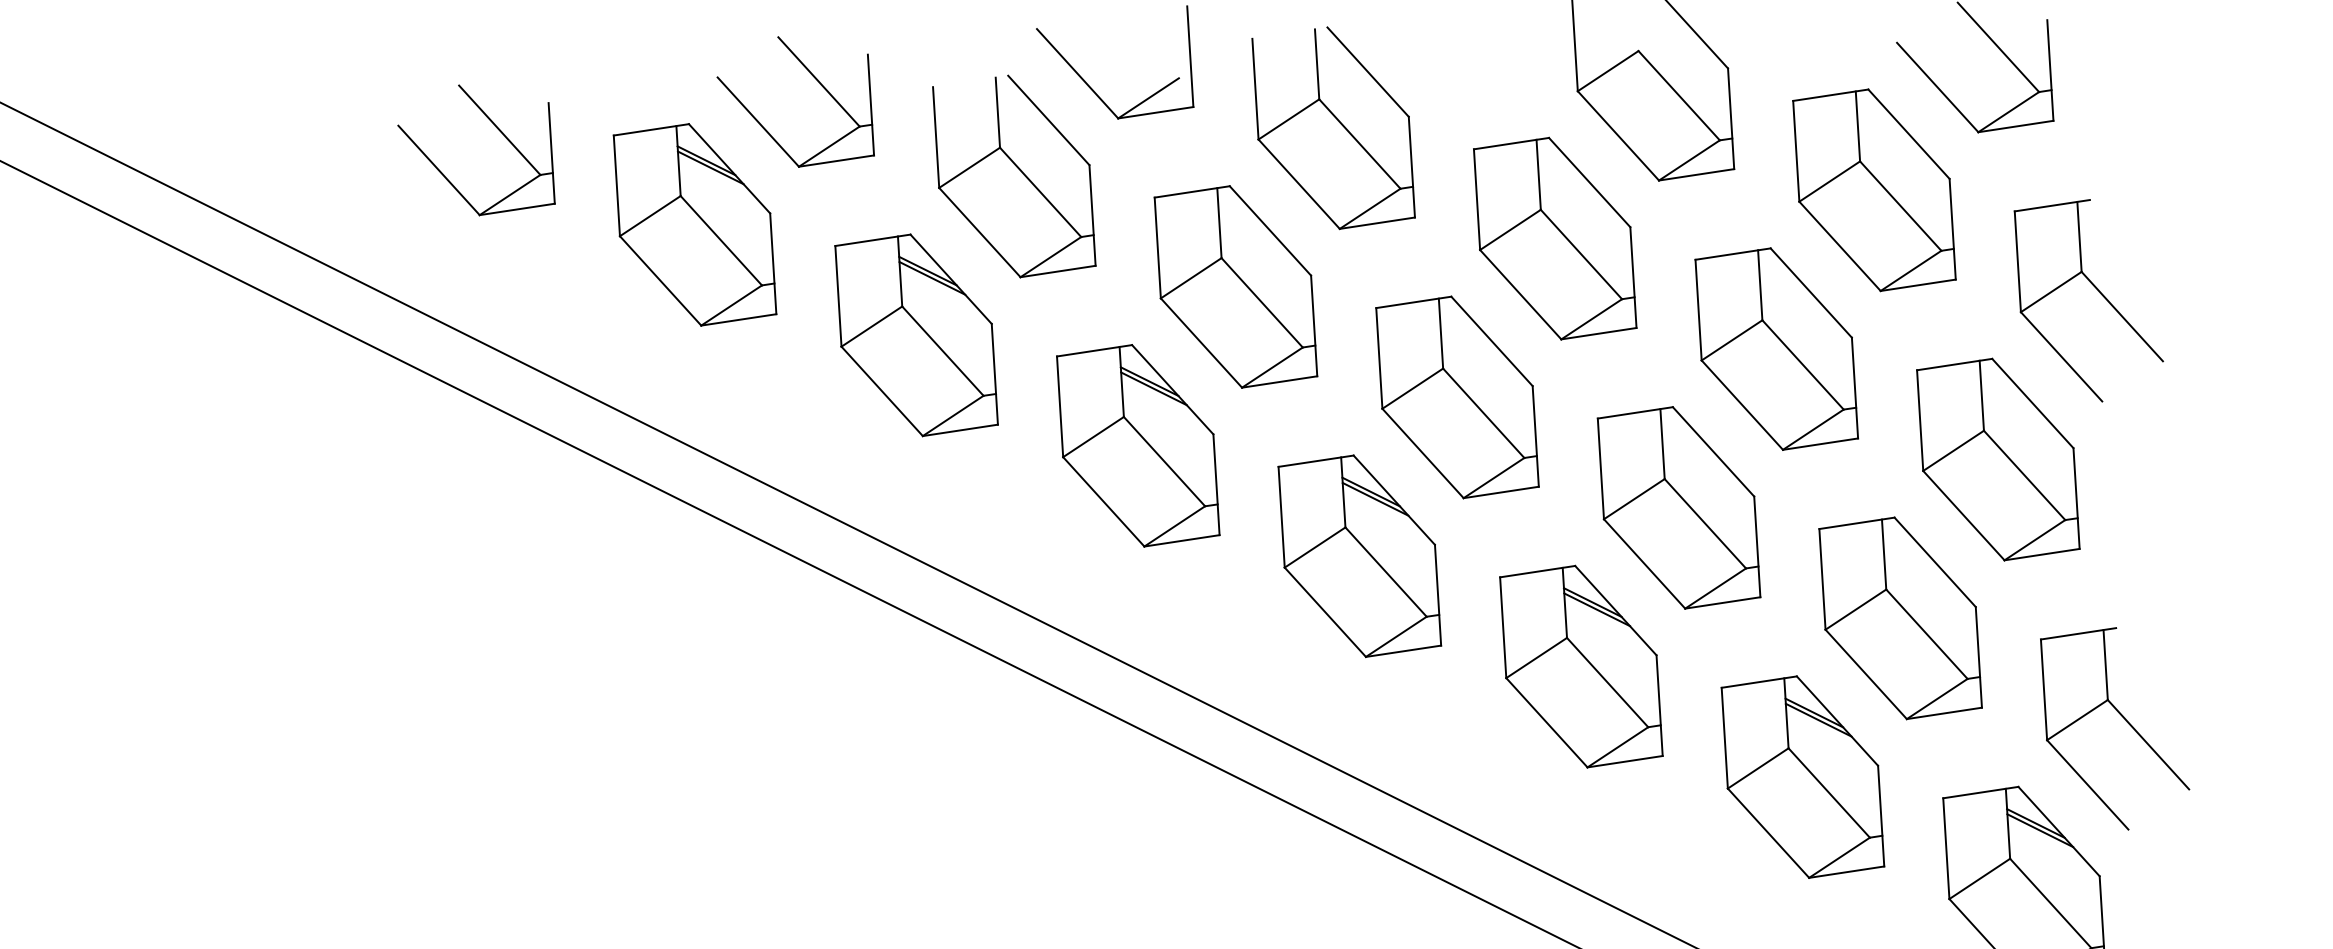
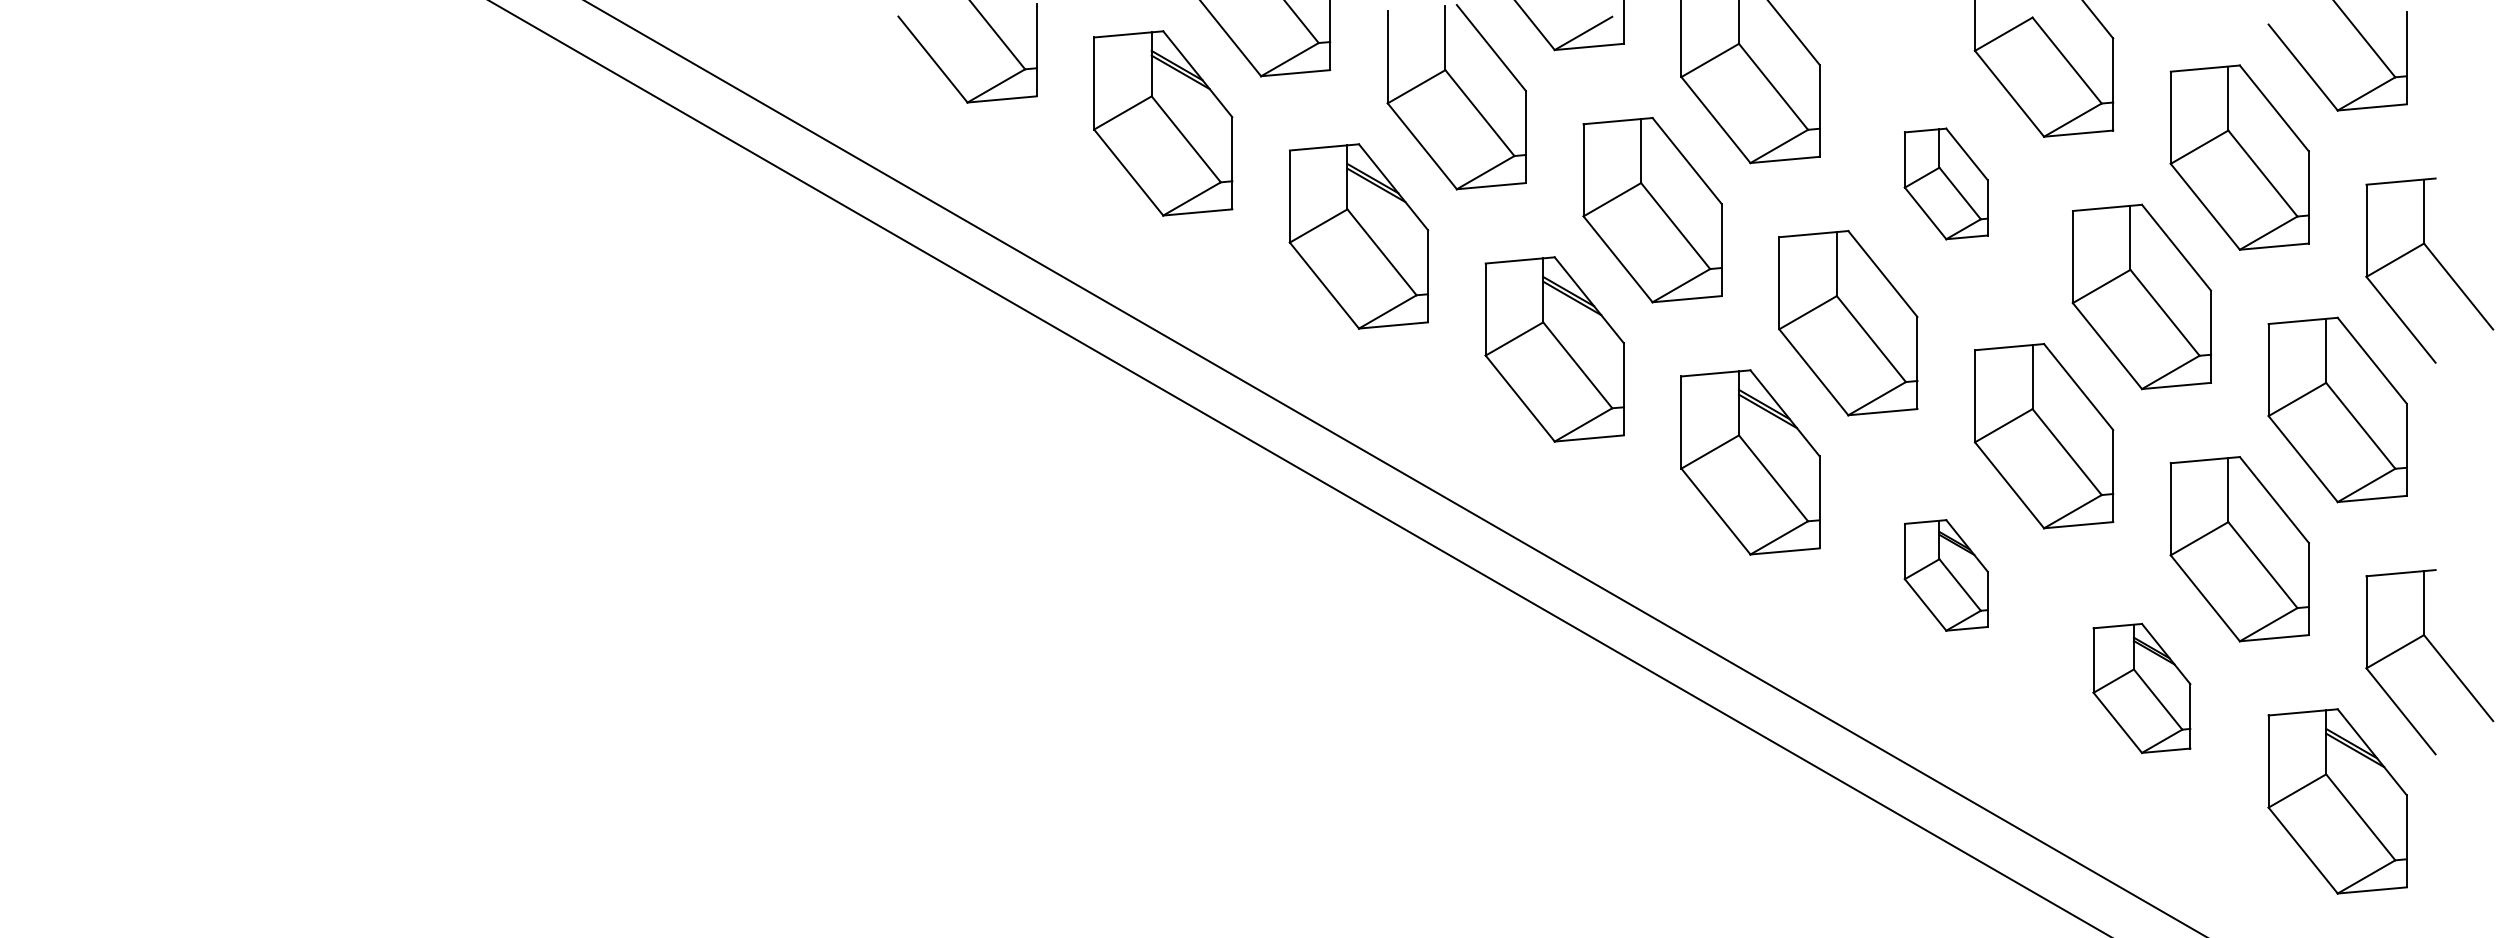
part: (1555, 238) -> (1946, 183), size x0.6
part: (1581, 666) -> (1946, 575), size x0.6
part: (1802, 777) -> (2141, 688), size x0.7

